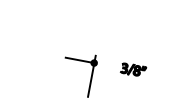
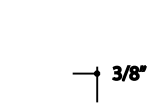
part: (133, 70) -> (129, 73), size x1.67

